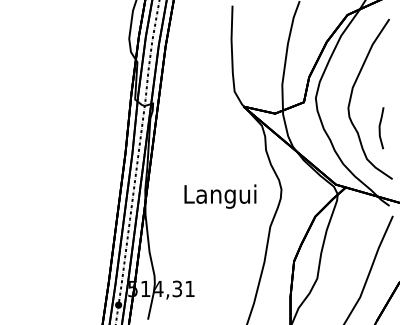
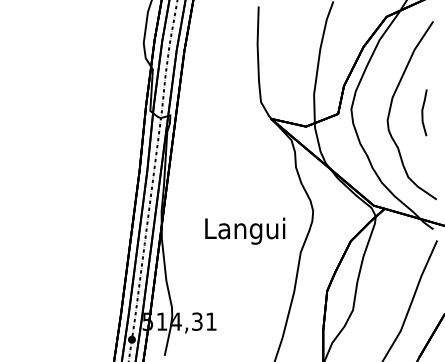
line: (380, 128) -> (423, 113), moved
text: (220, 196) -> (245, 231), moved

